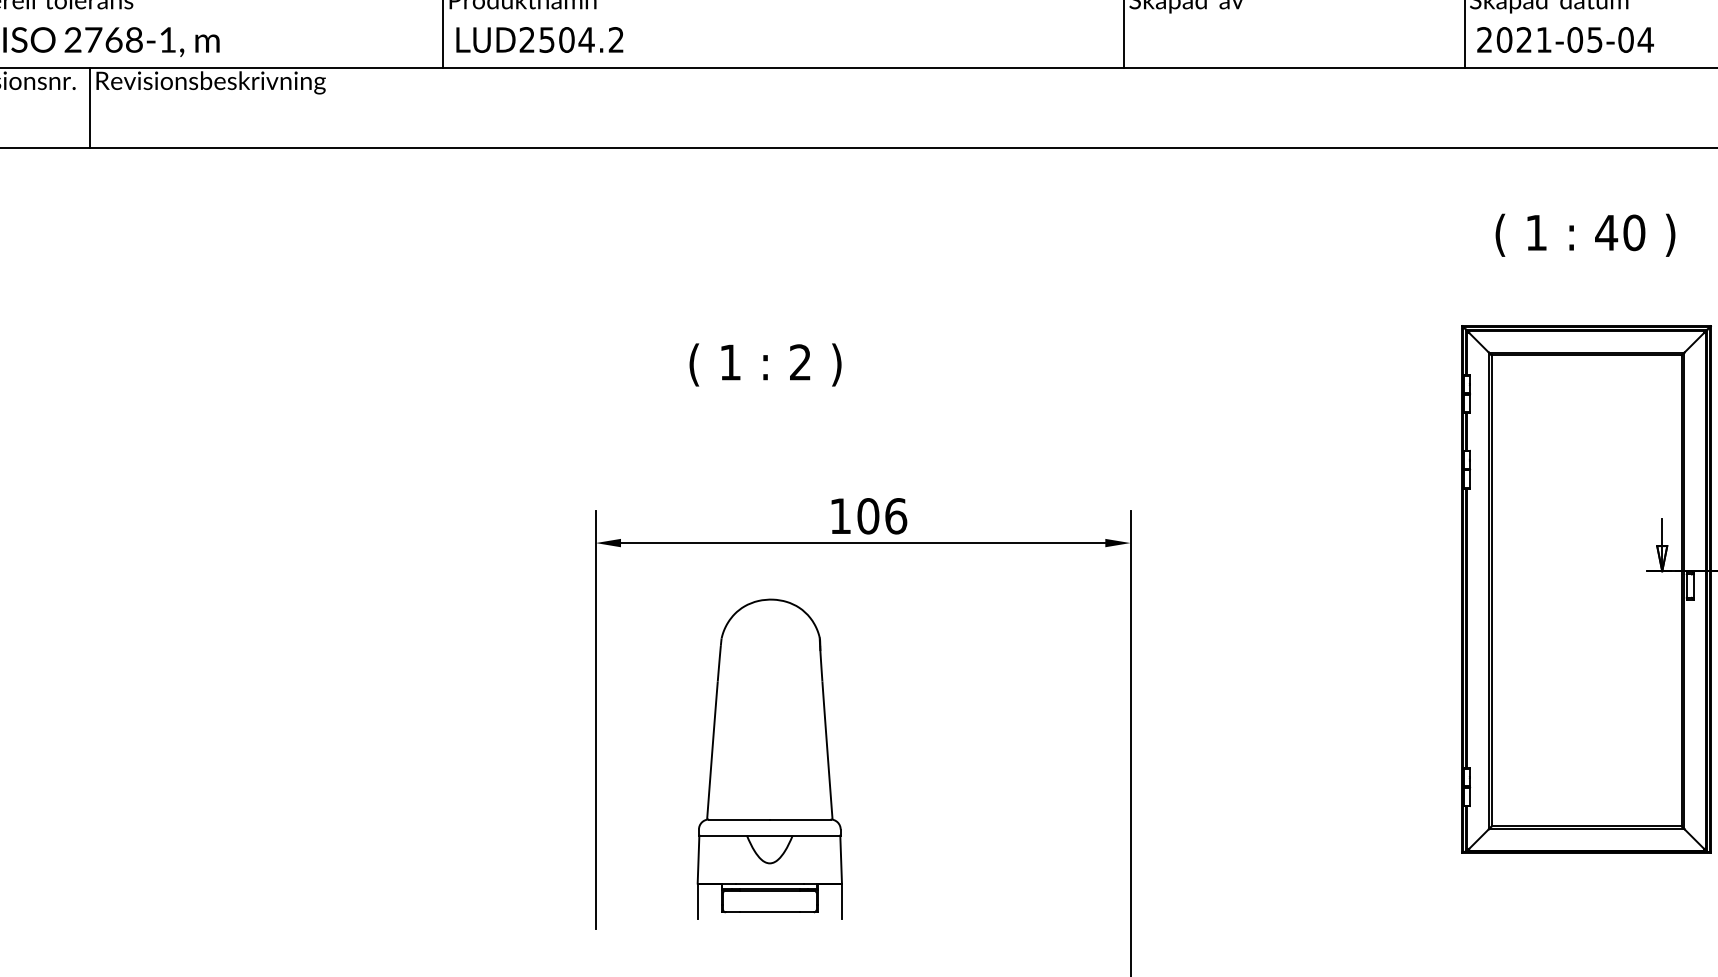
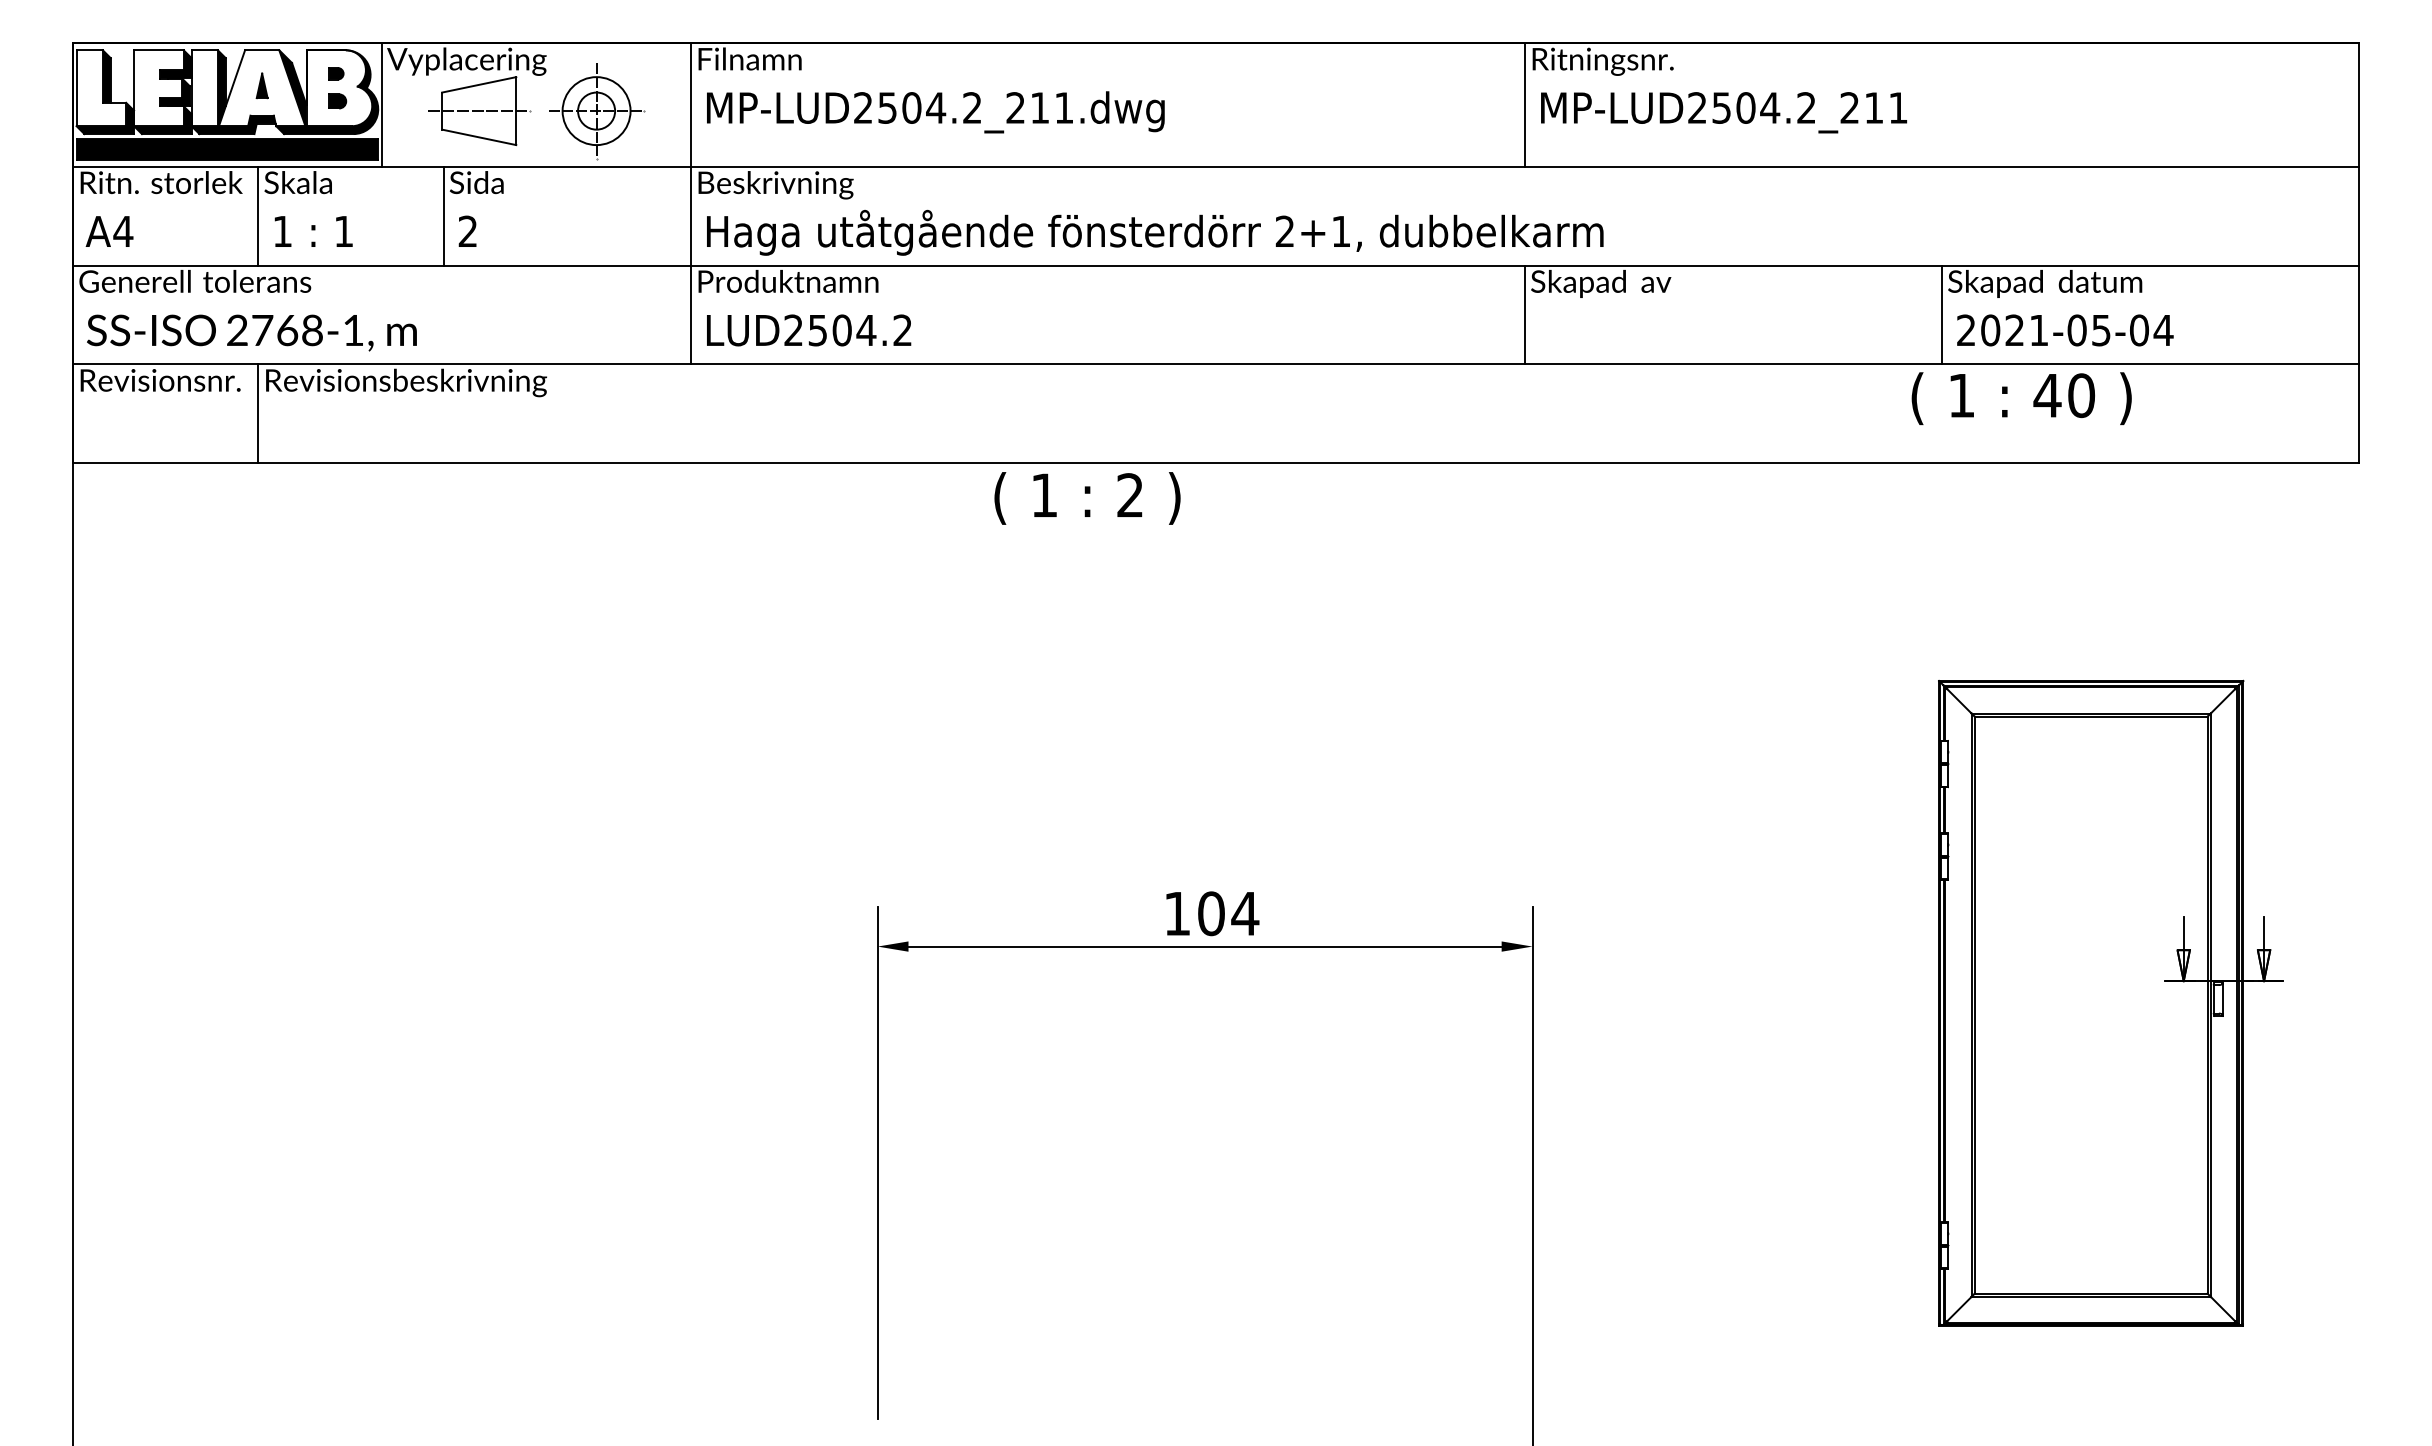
text: (1585, 235) -> (2021, 398), moved
text: (765, 365) -> (1087, 498), moved
text: (896, 516) -> (1245, 913), 106 -> 104
part: (769, 758) -> (1090, 1210), removed

